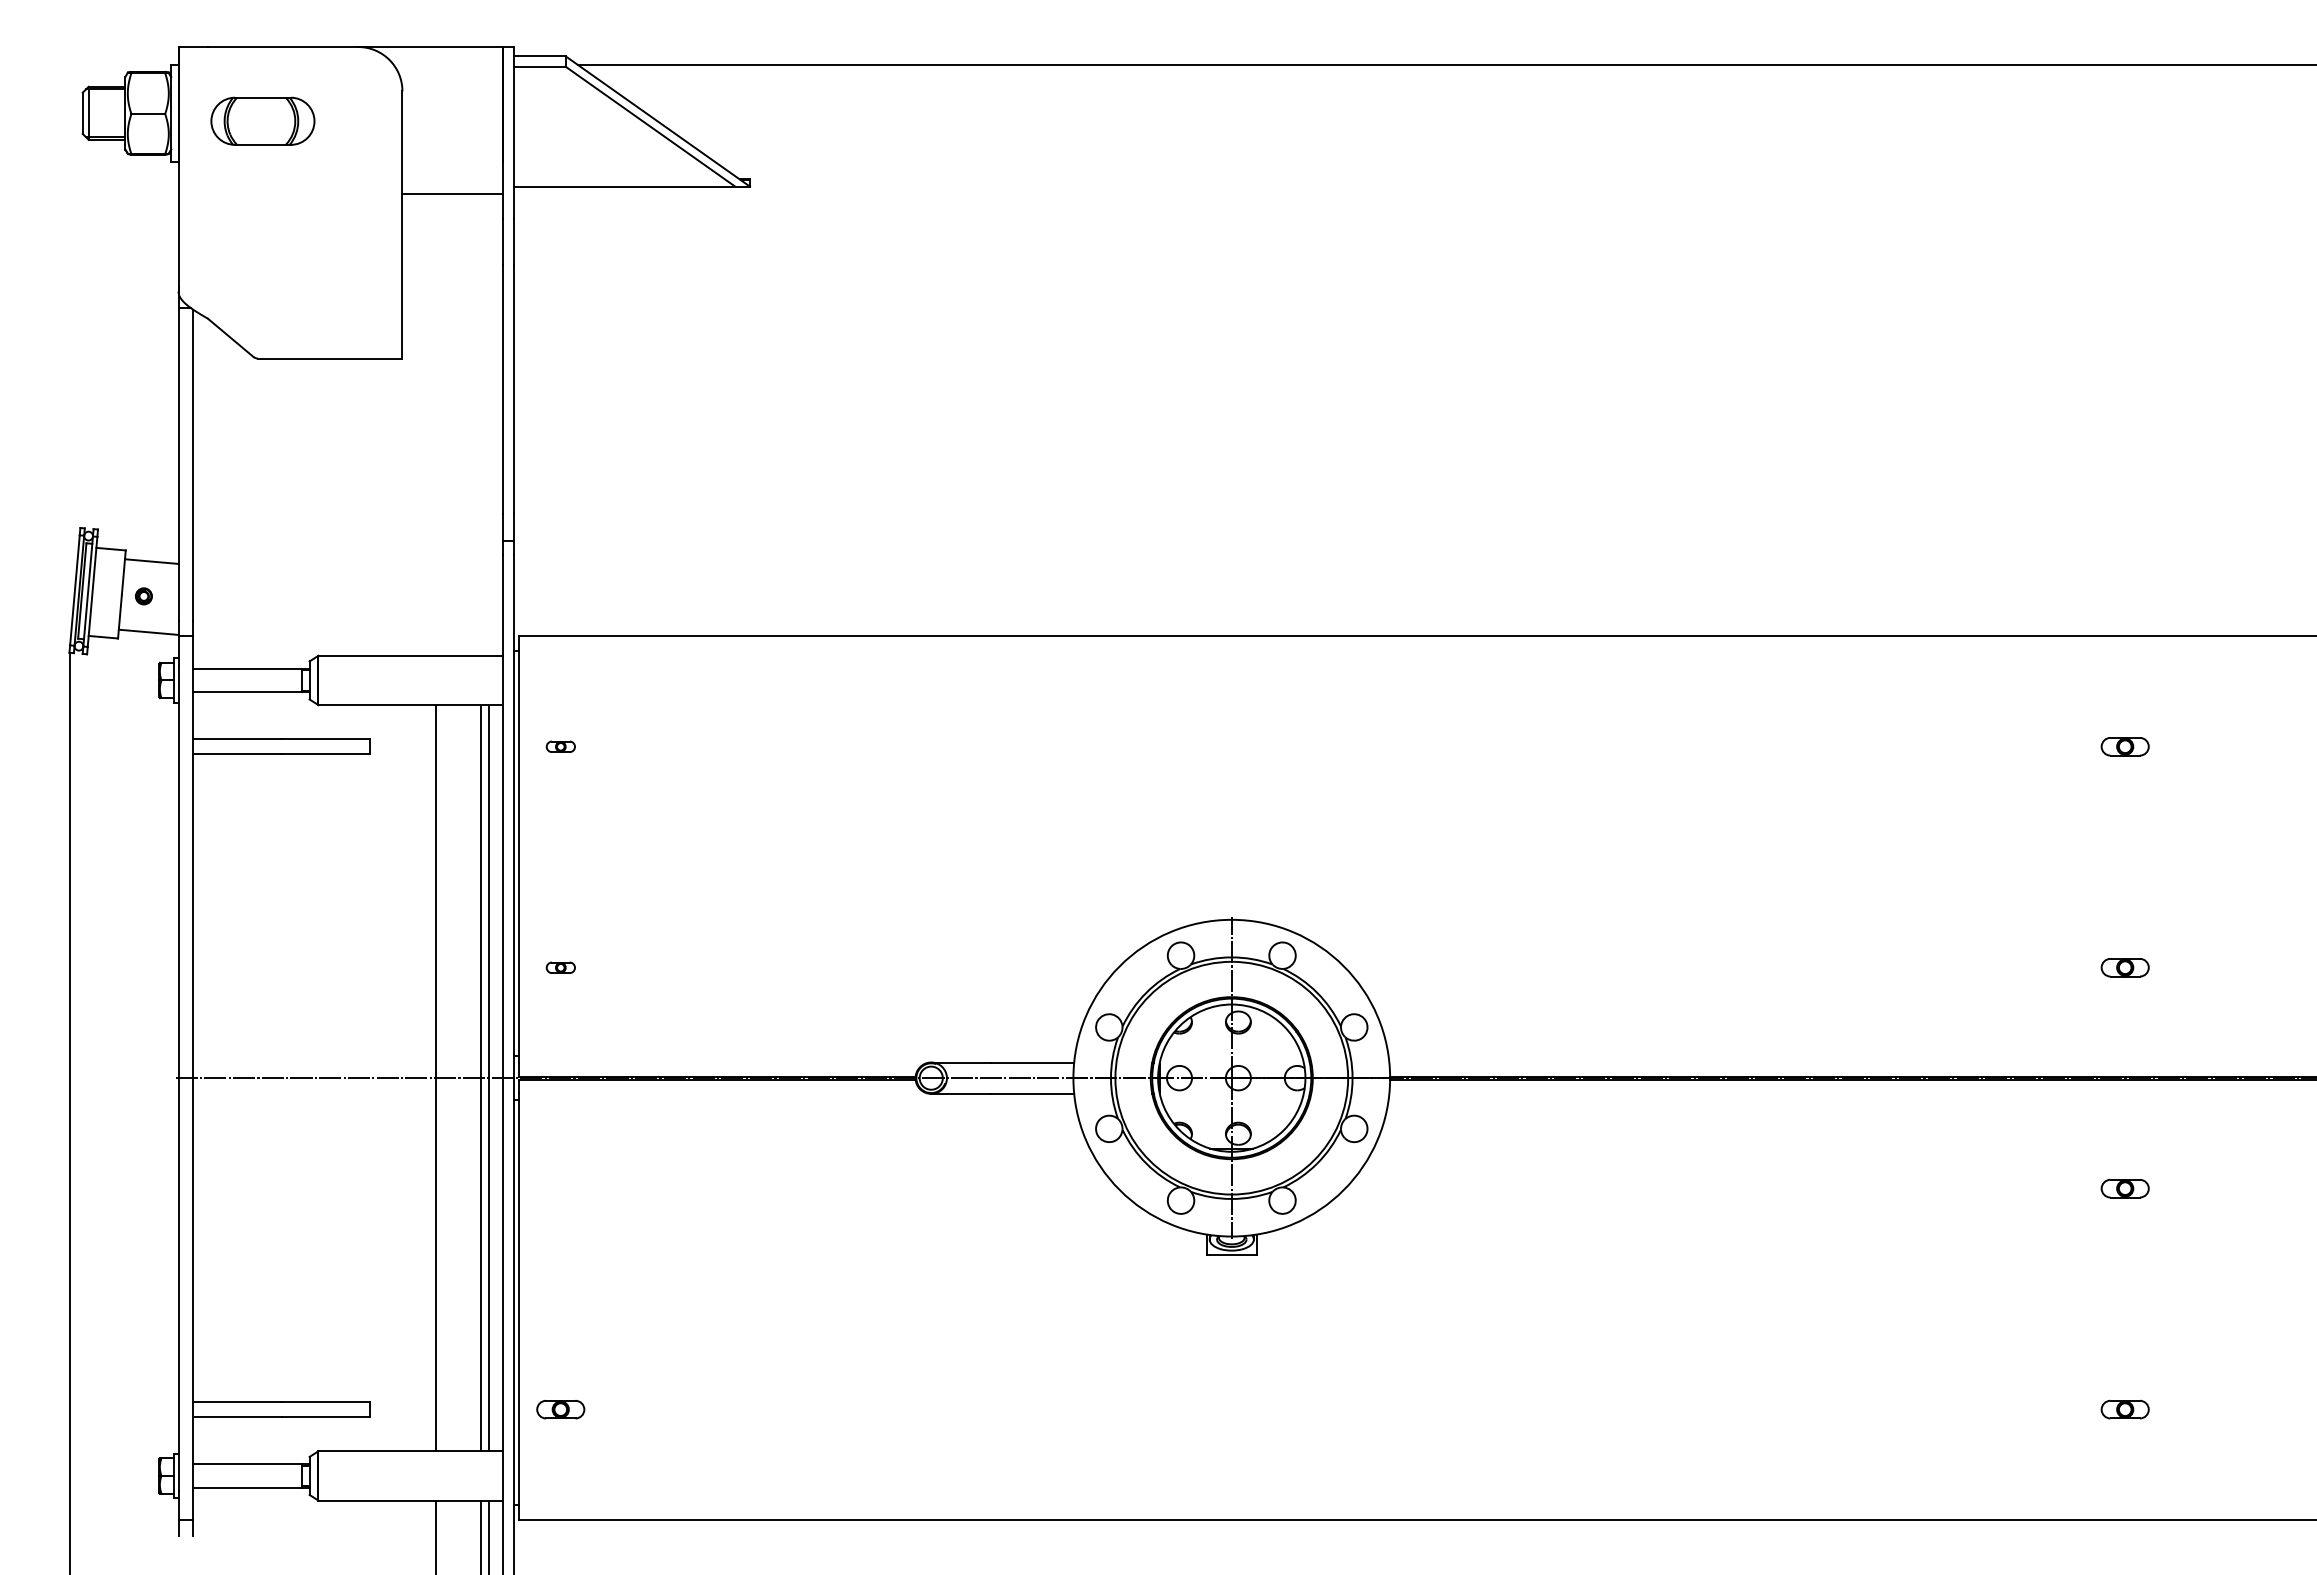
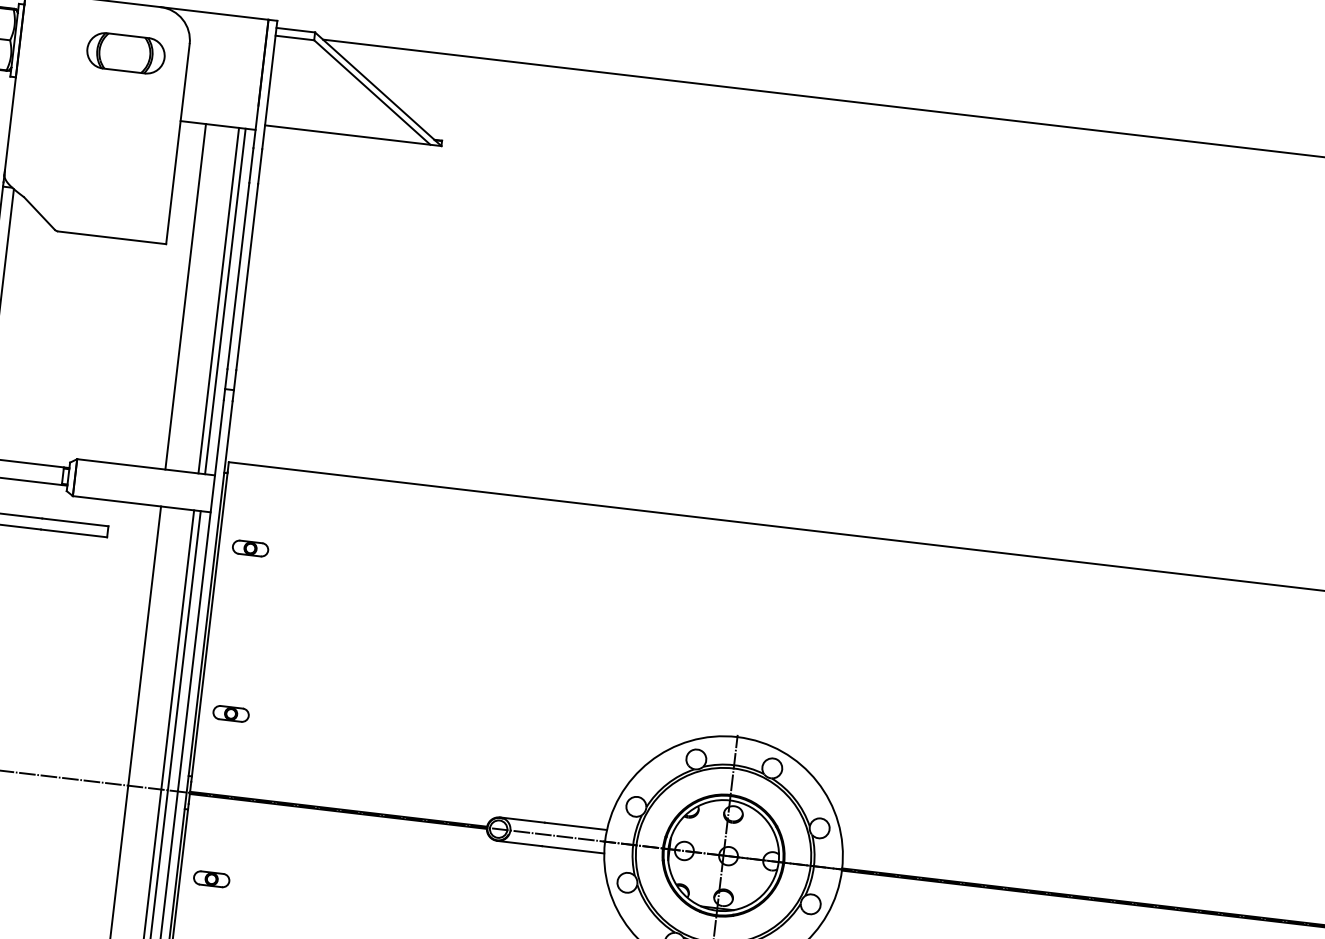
part: (262, 120) -> (125, 52), moved
line: (436, 424) -> (185, 296), added
line: (480, 424) -> (218, 300), added
line: (489, 424) -> (225, 301), added
part: (560, 746) -> (250, 548), size x1.67
part: (560, 967) -> (230, 713), size x1.67
part: (560, 1188) -> (211, 879), added

